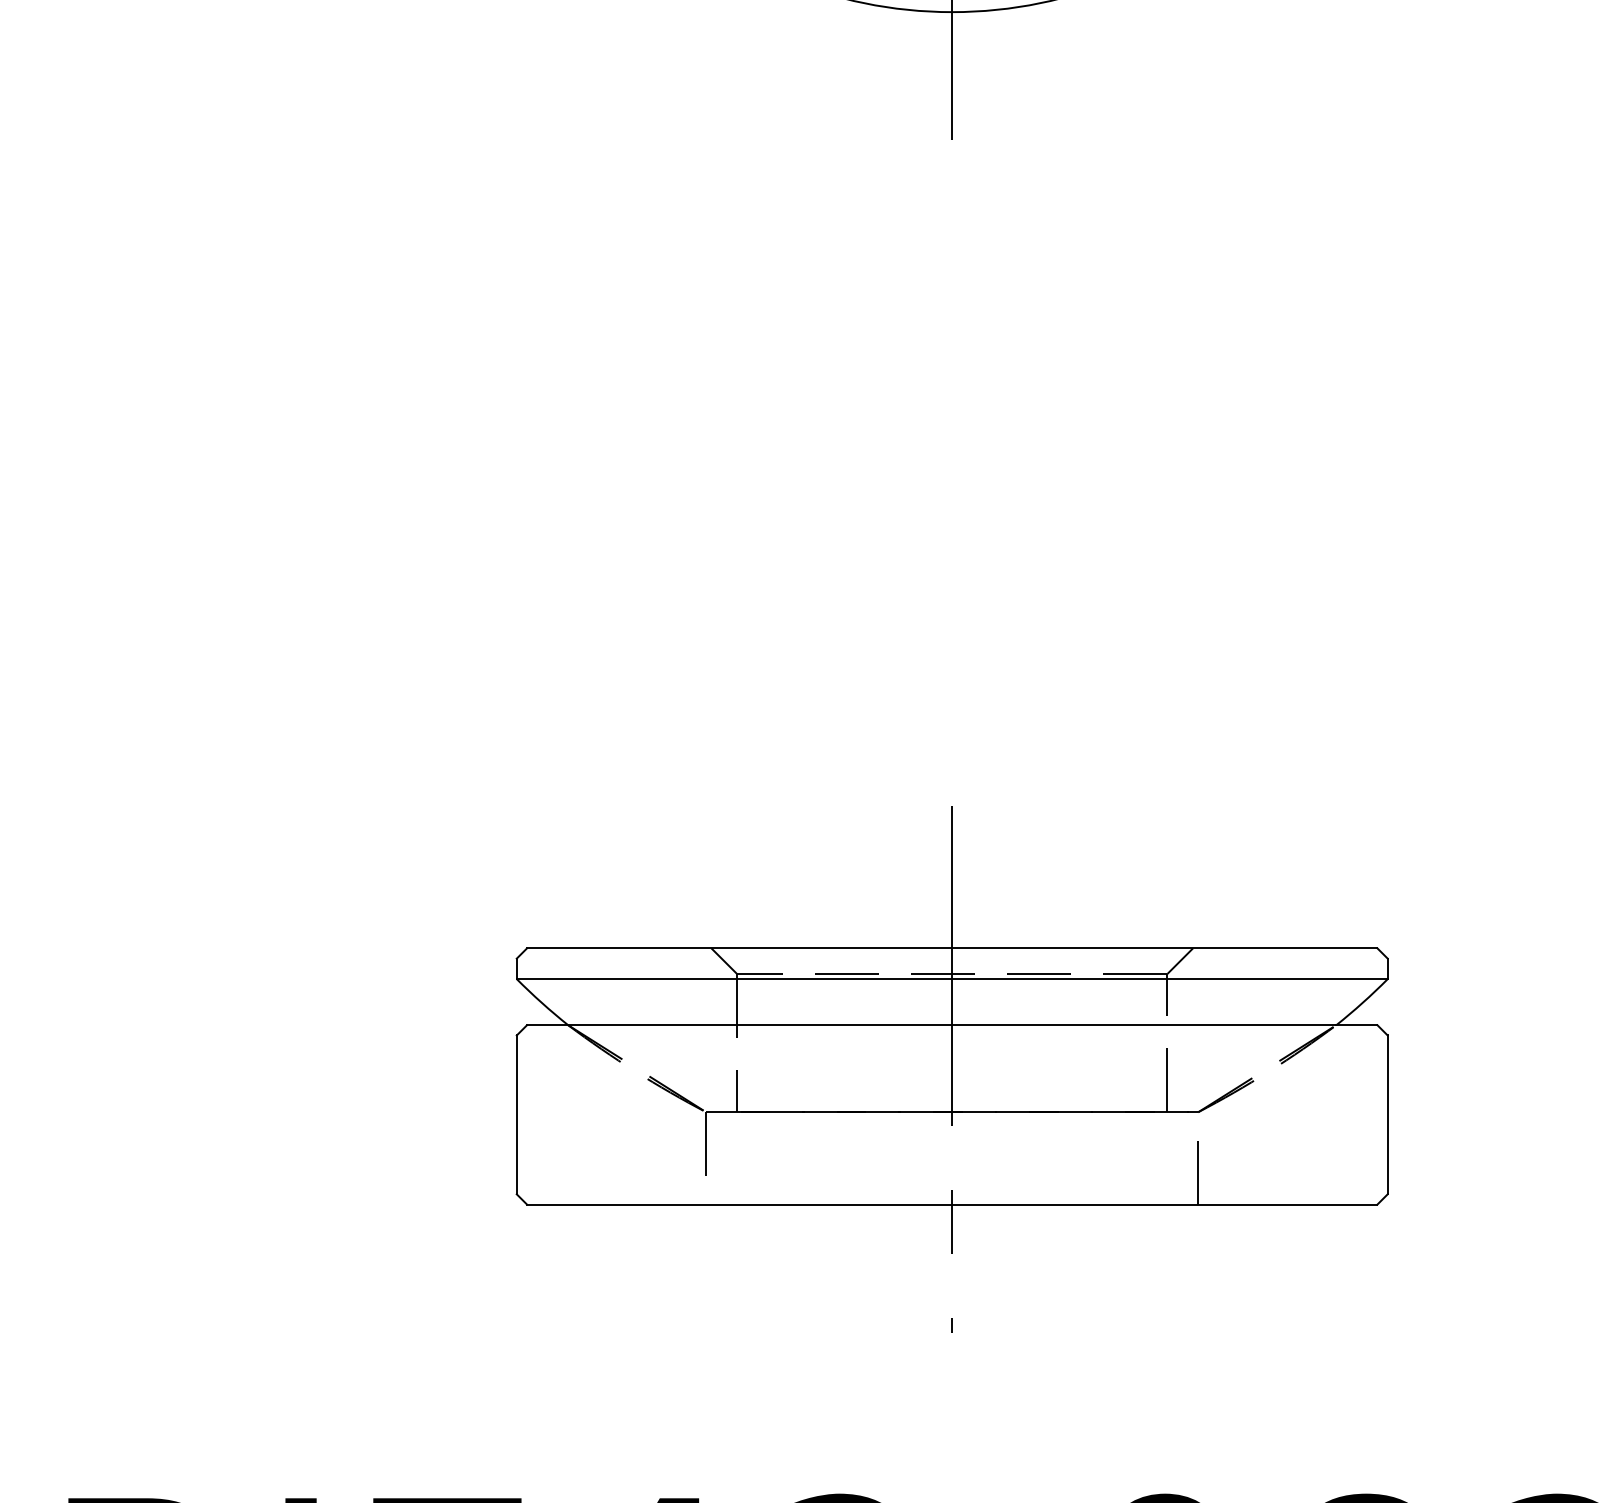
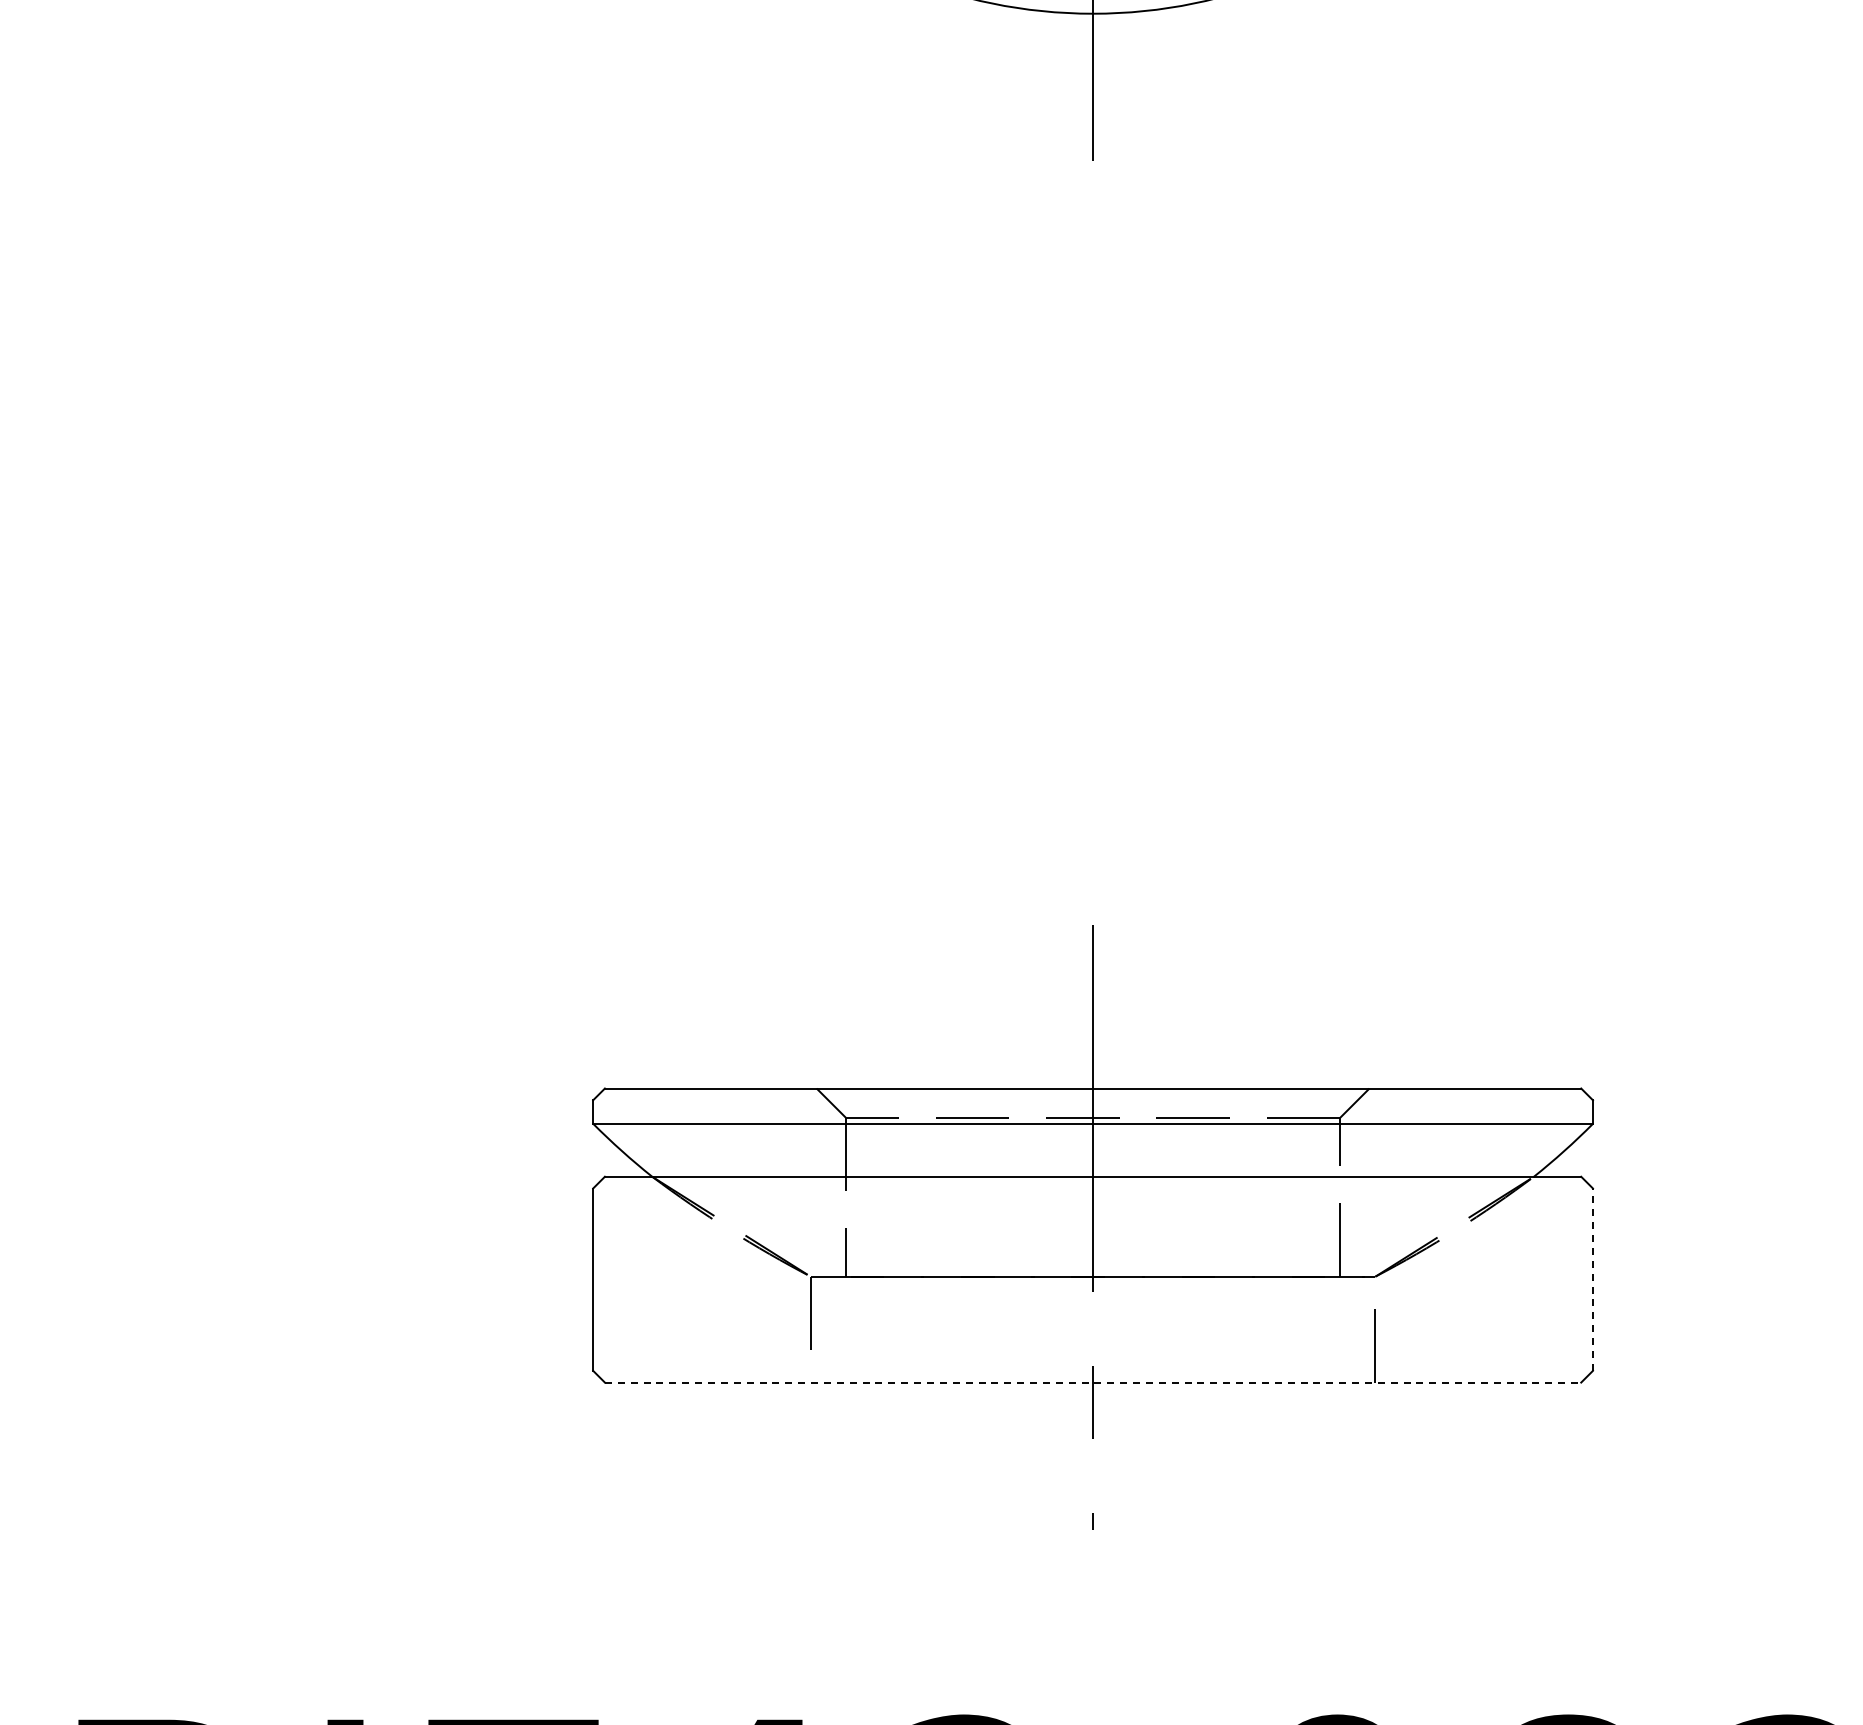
line: (1387, 1114) -> (1592, 1279), solid -> dashed
line: (952, 1204) -> (1093, 1382), solid -> dashed

